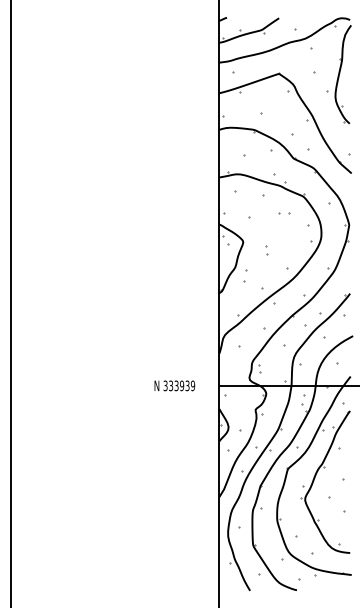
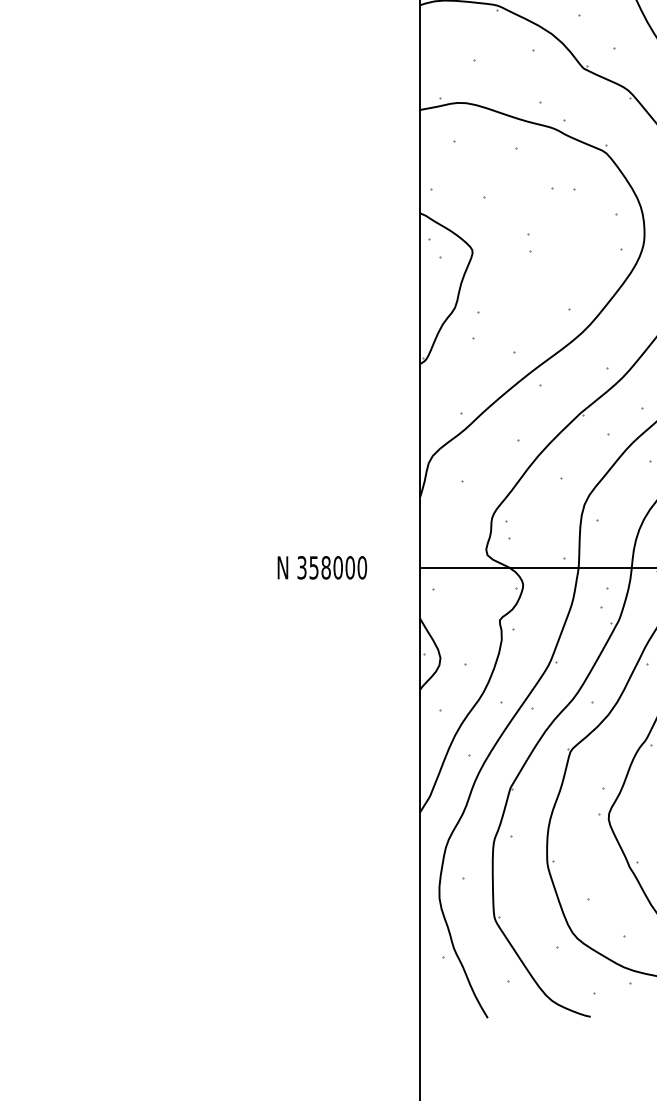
part: (266, 250) -> (528, 243), moved
text: (181, 385) -> (336, 566), 333939 -> 358000

